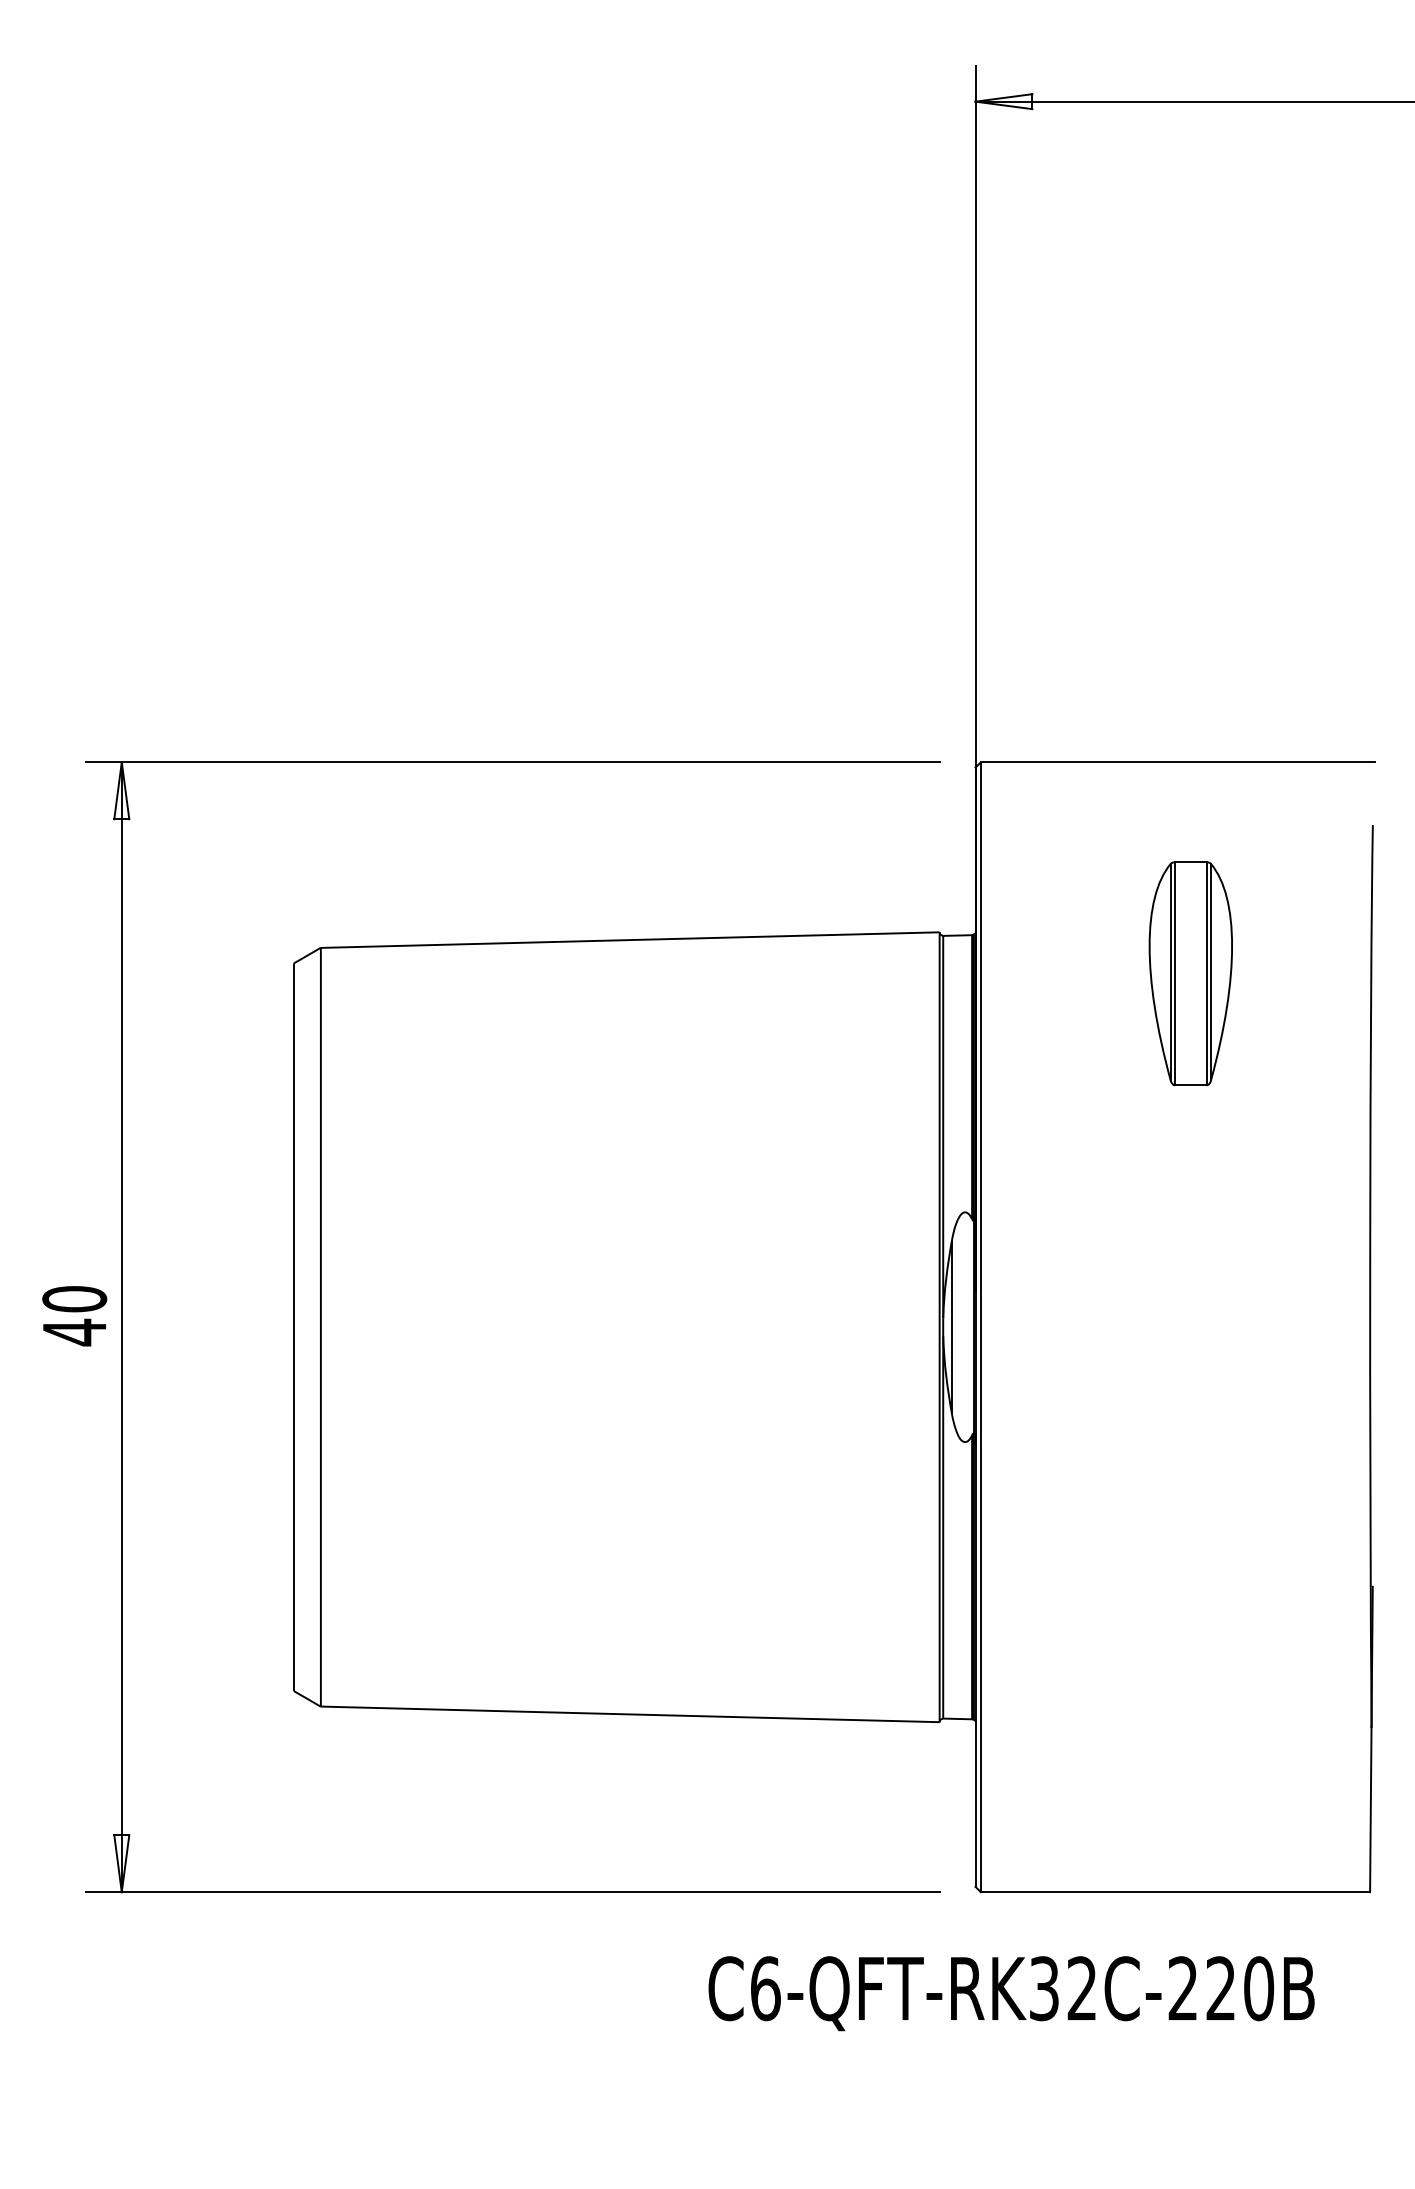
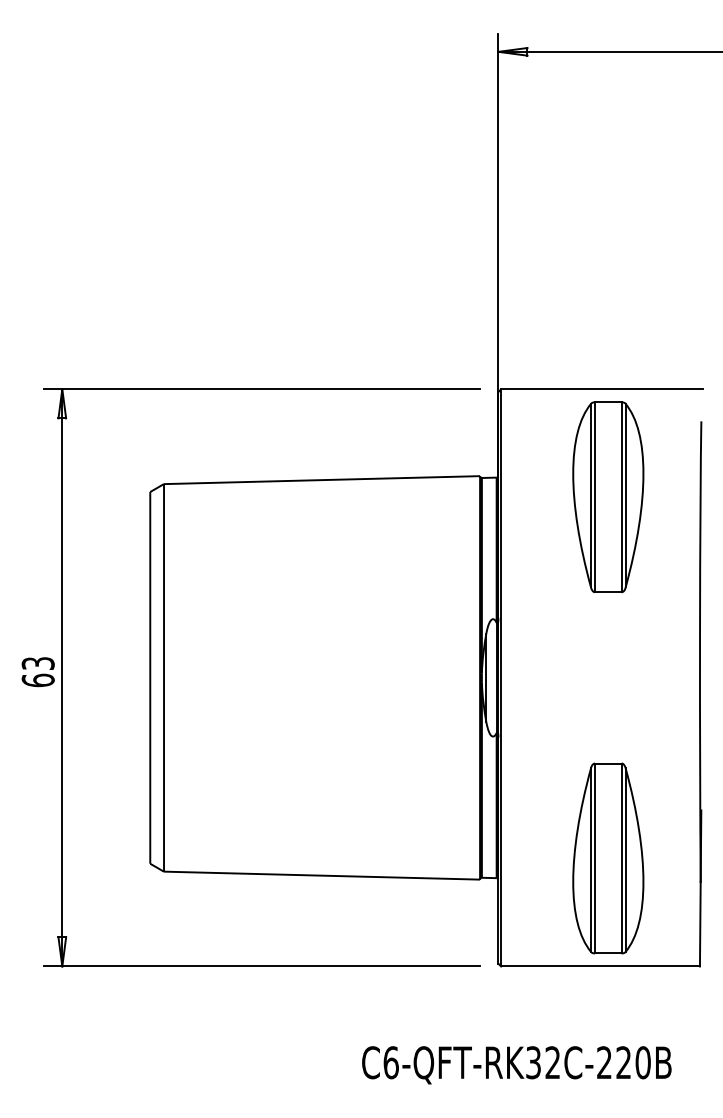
part: (1191, 974) -> (608, 497), size x1.67
text: (73, 1314) -> (37, 671), 40 -> 63
part: (1191, 1680) -> (608, 858), added
text: (1010, 1994) -> (516, 1065), moved

